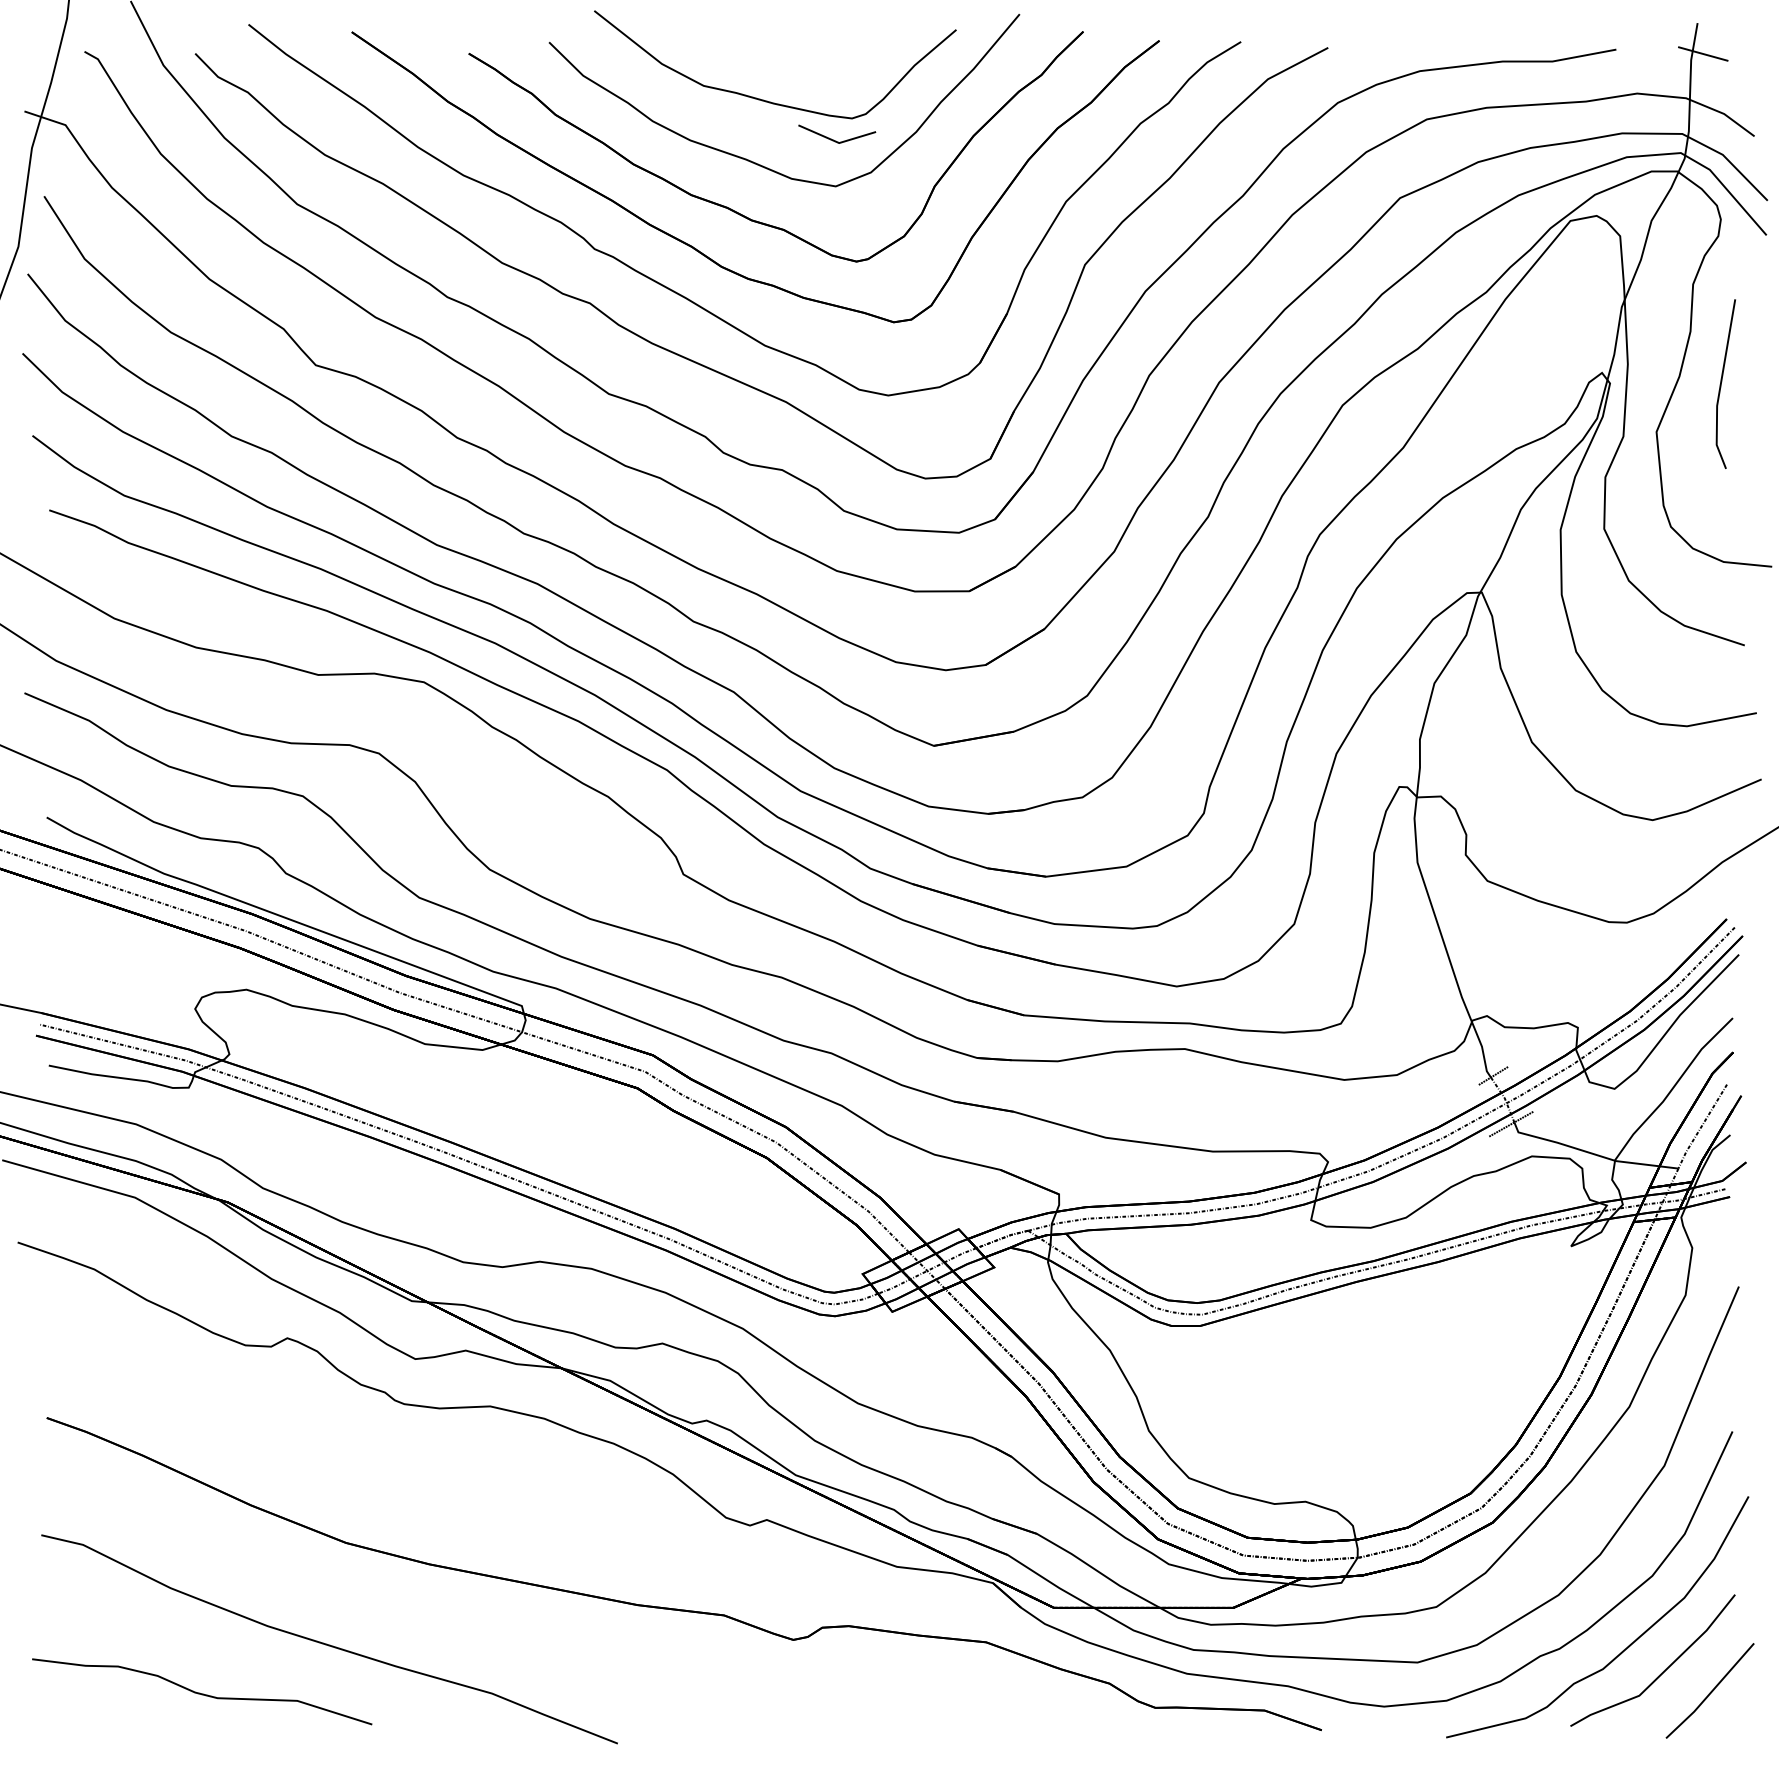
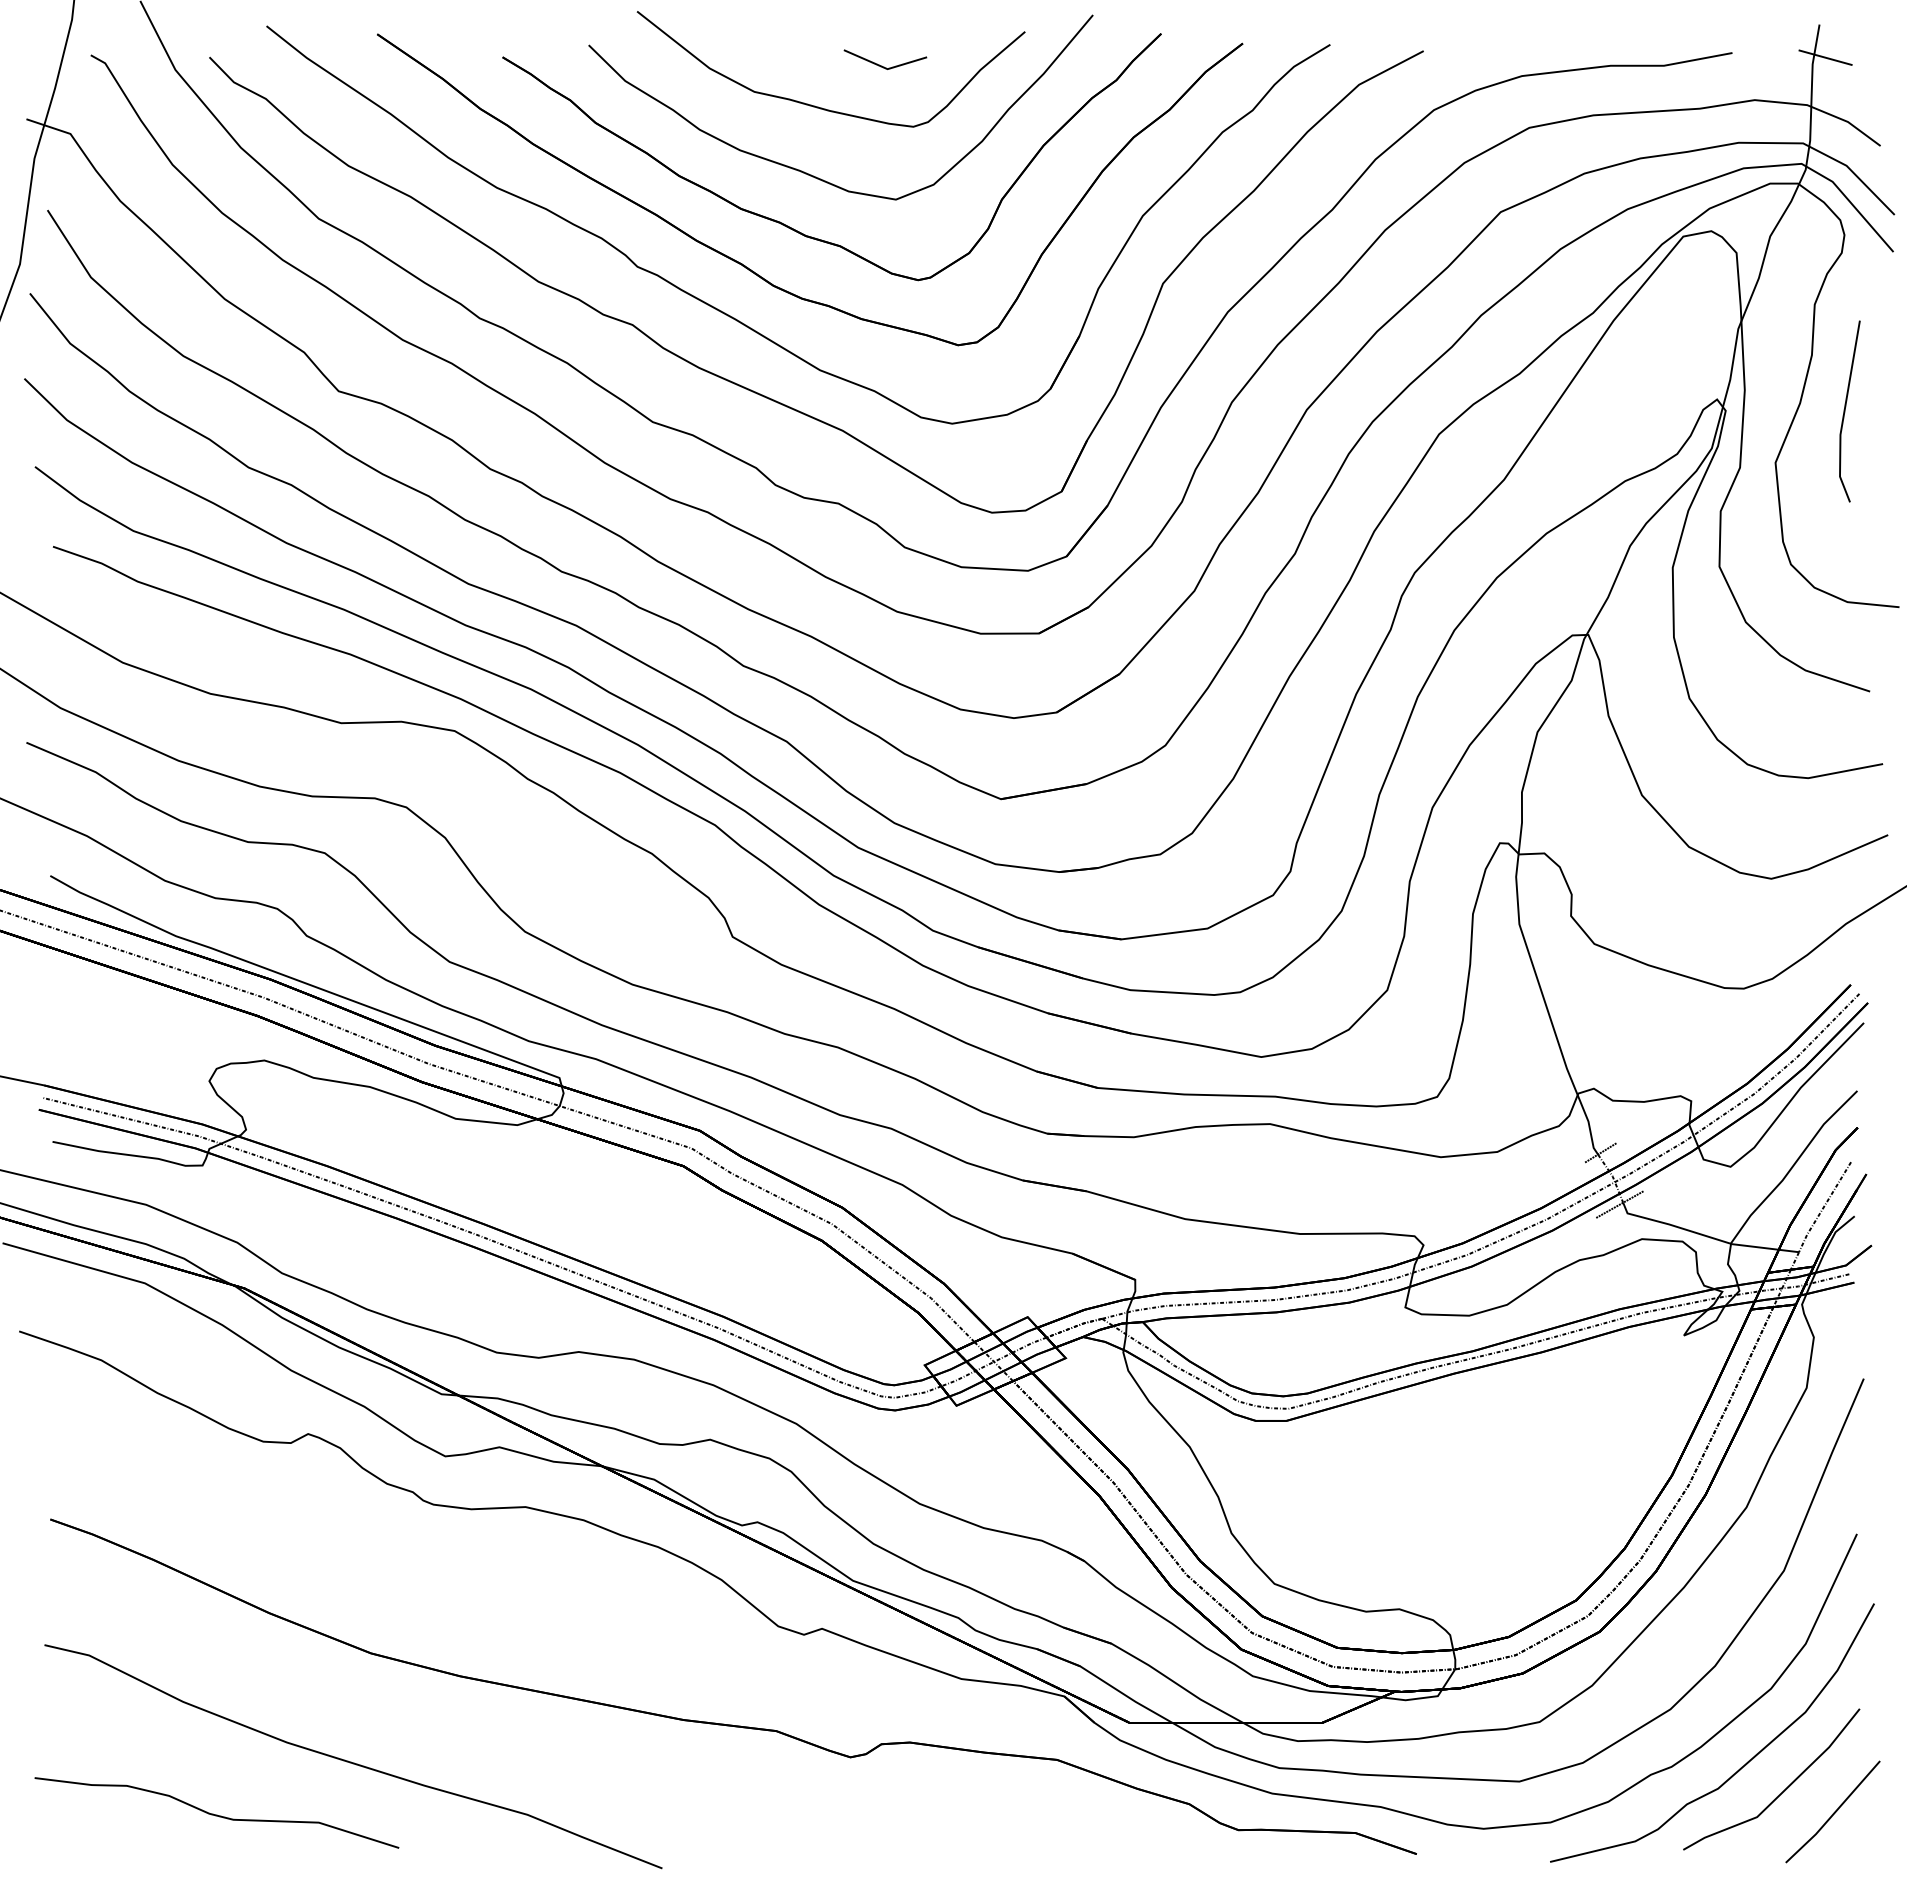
part: (836, 140) -> (884, 66), moved

